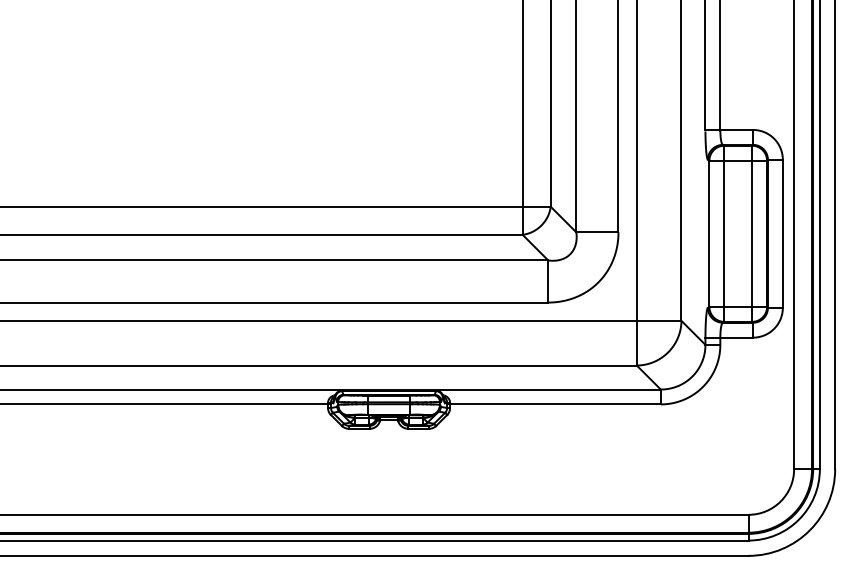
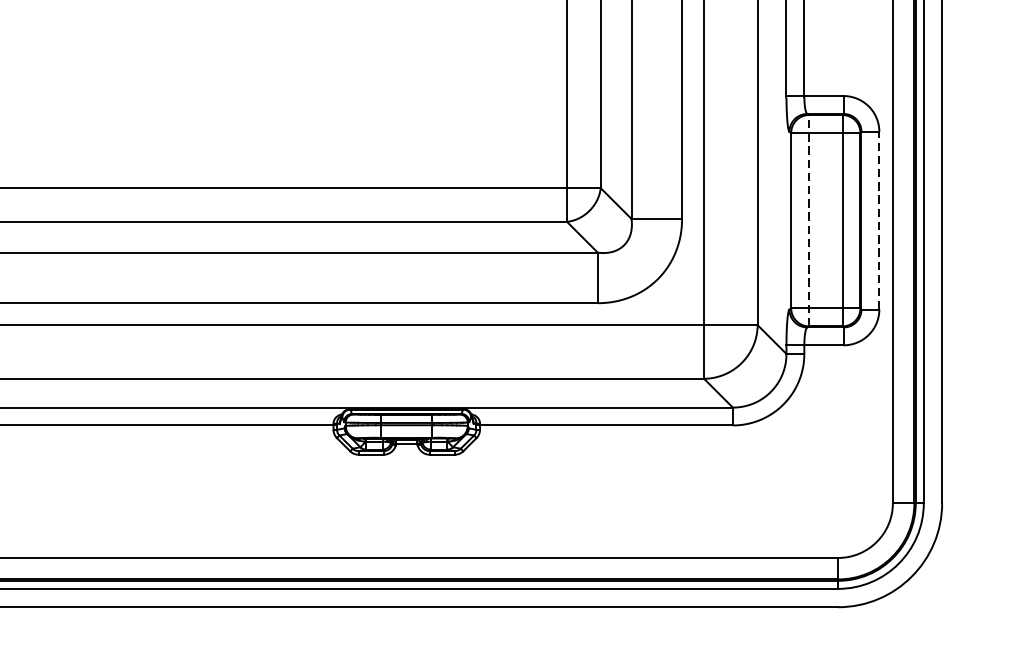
line: (724, 233) -> (809, 220), solid -> dashed
line: (782, 233) -> (878, 220), solid -> dashed

